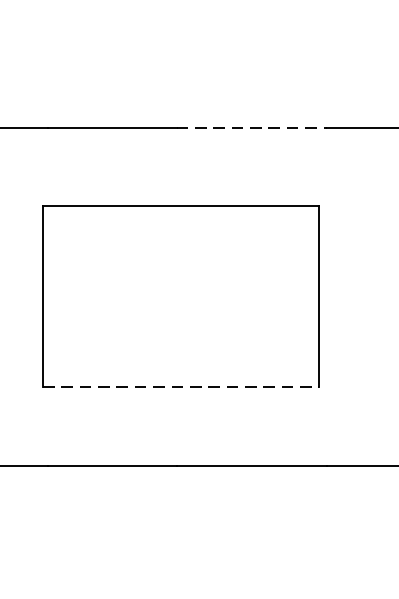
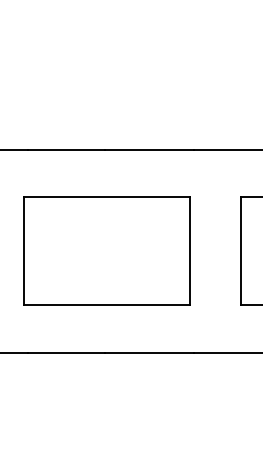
line: (251, 127) -> (149, 149), dashed -> solid
line: (181, 387) -> (107, 305), dashed -> solid

